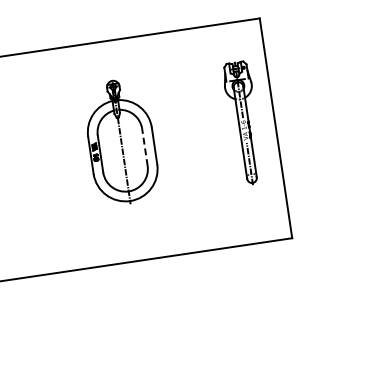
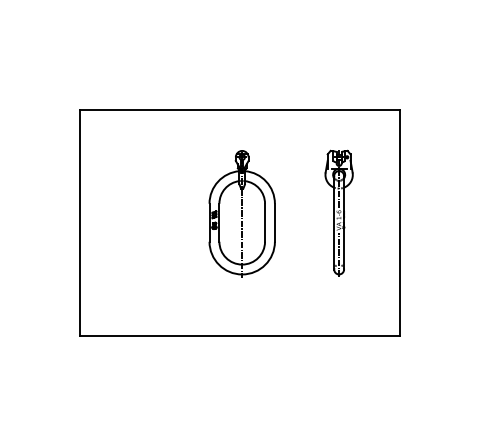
part: (243, 122) -> (338, 212), moved
line: (145, 147) -> (265, 222), dashed -> solid

